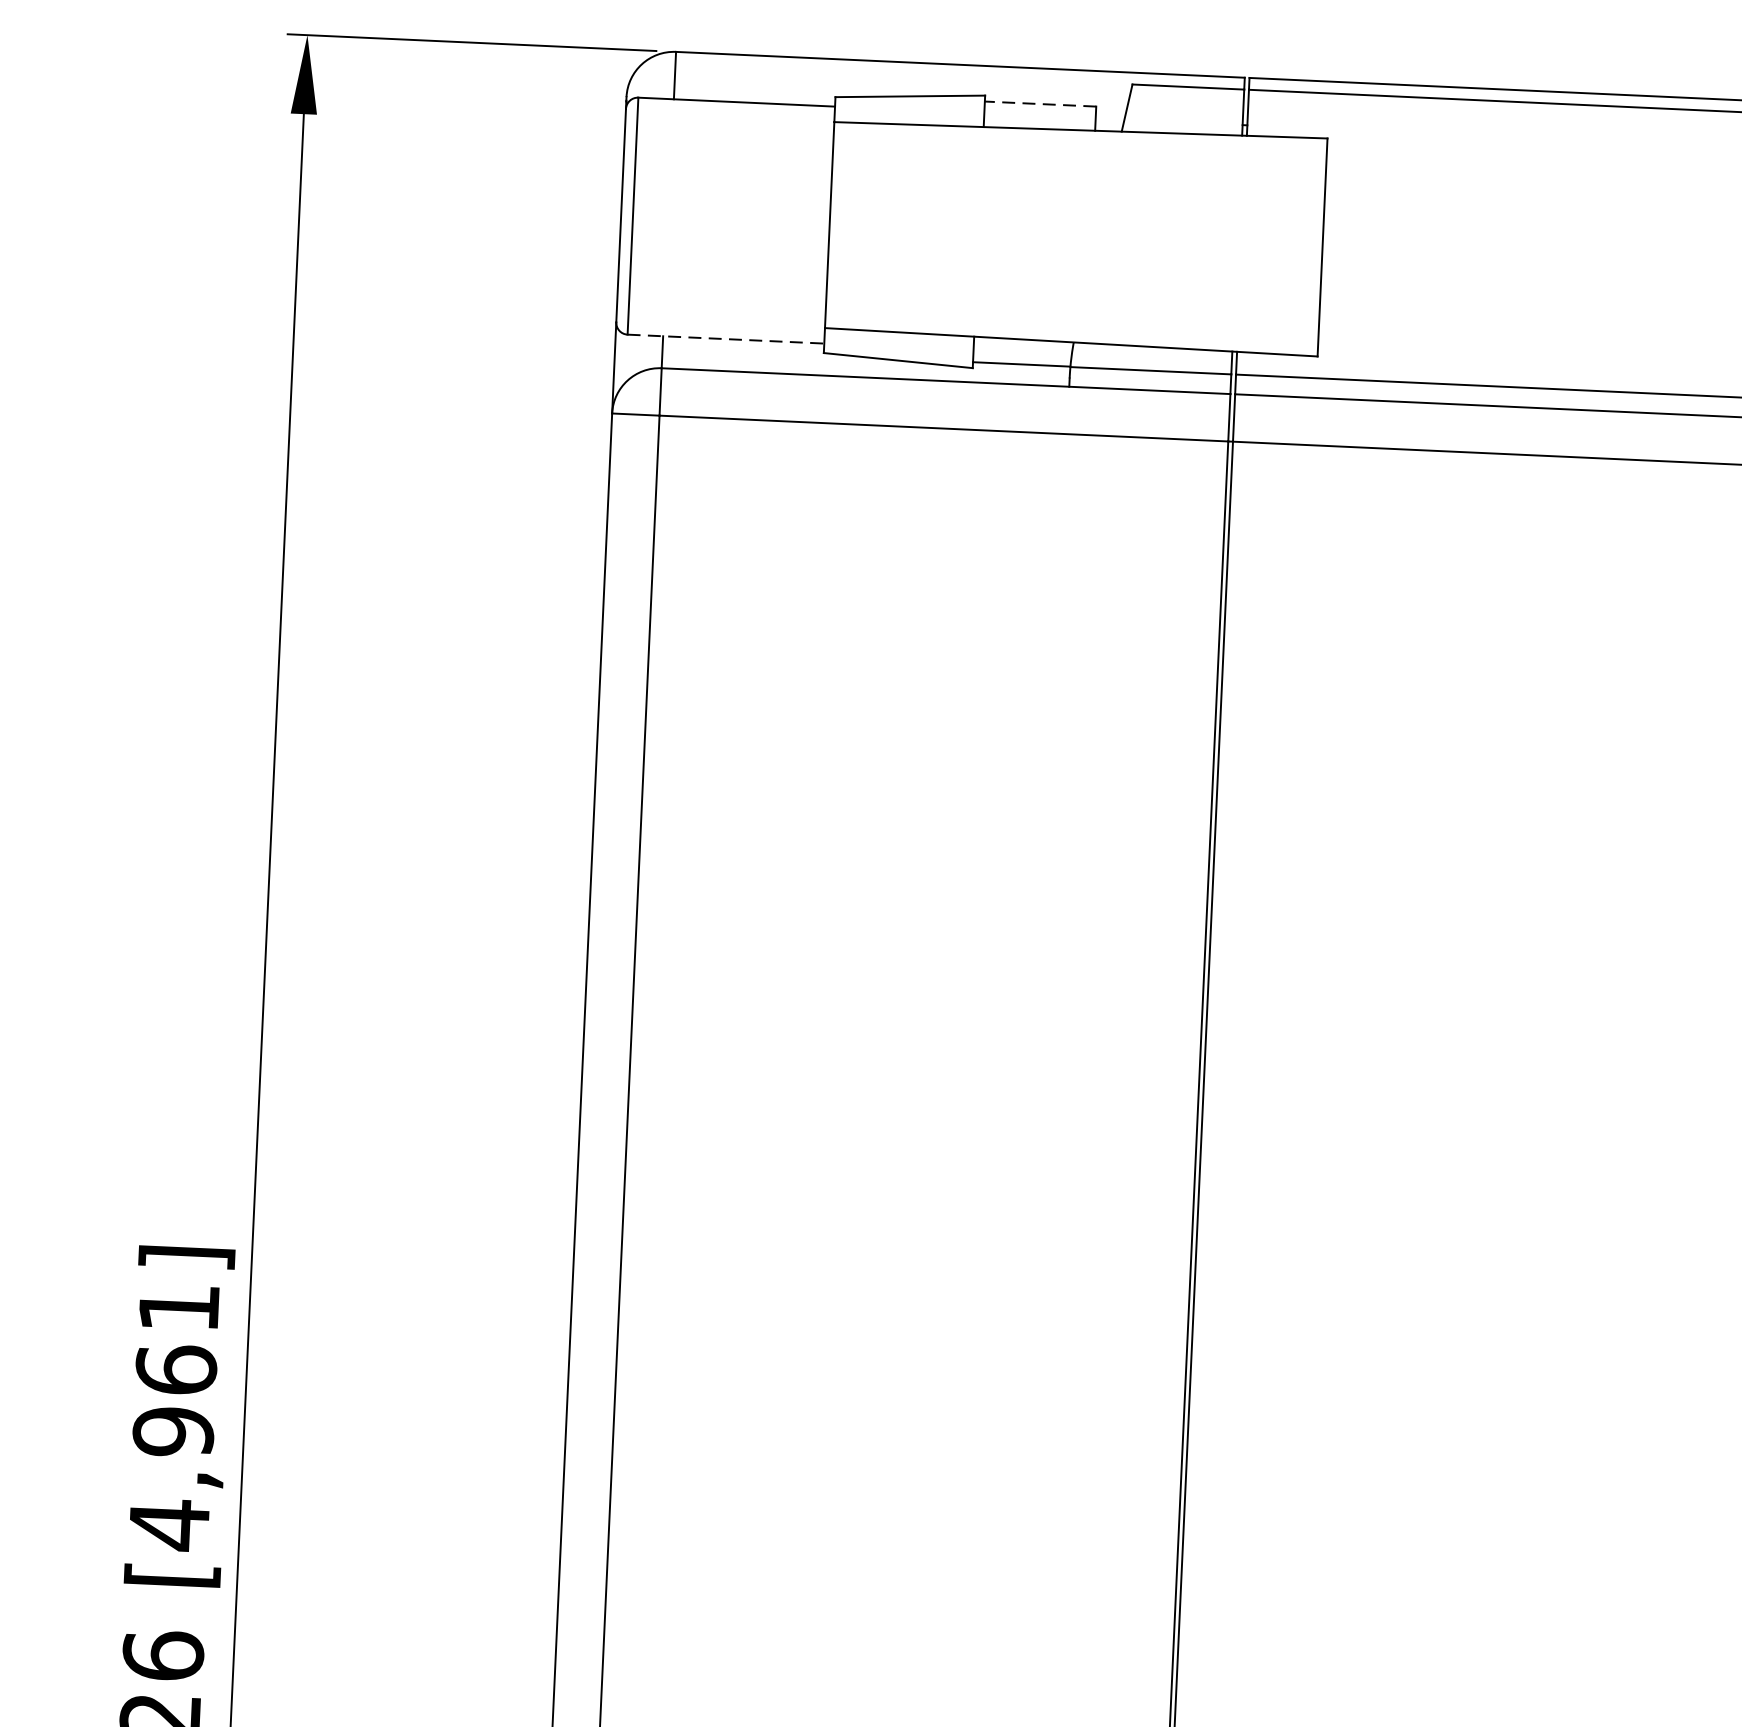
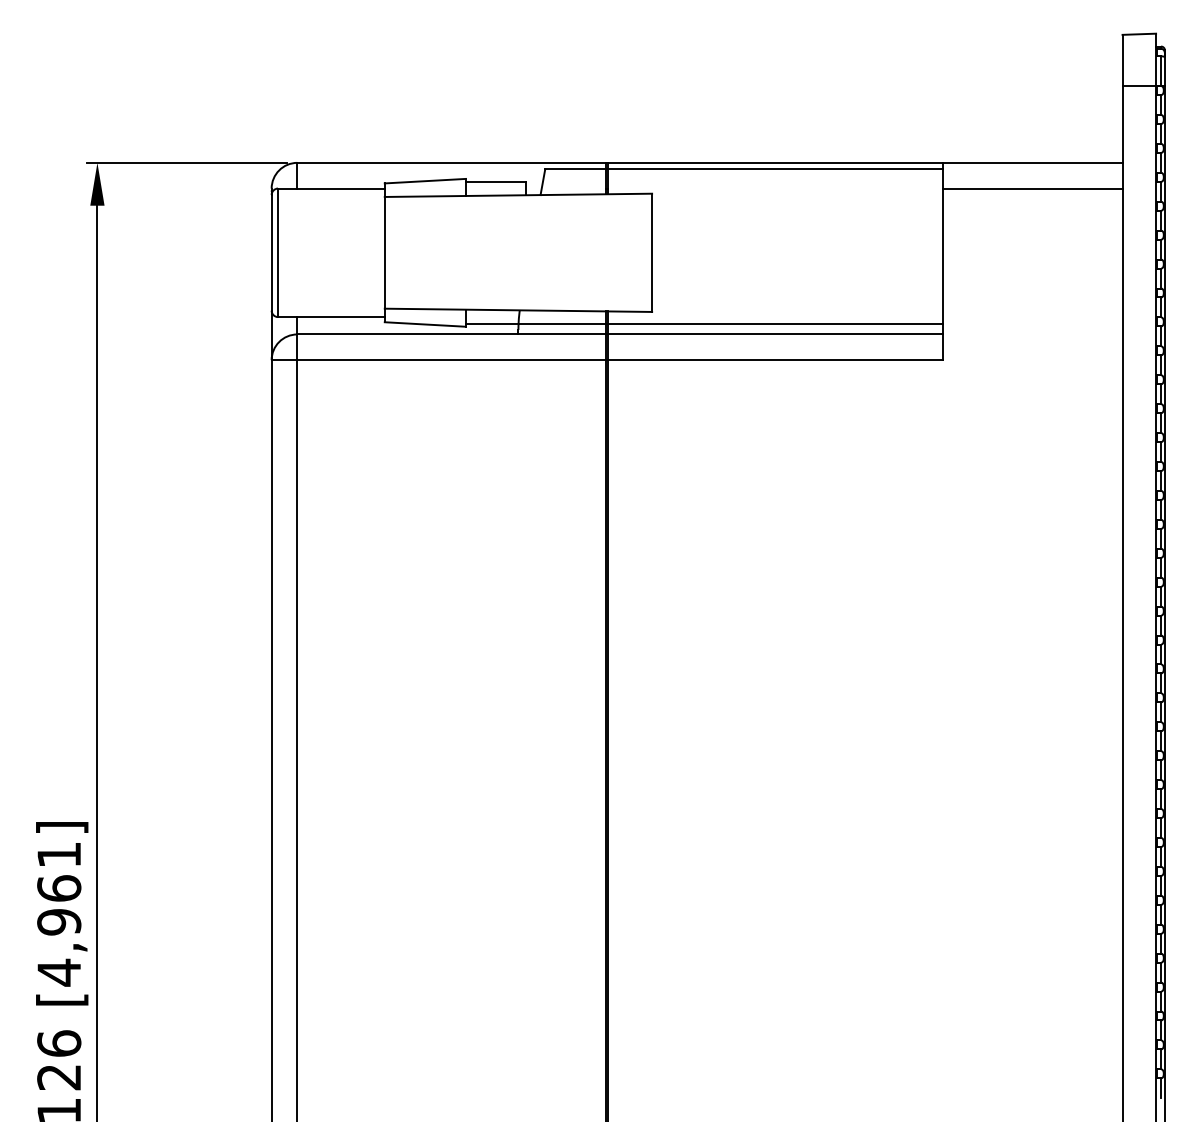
line: (1039, 104) -> (495, 182), dashed -> solid
line: (726, 339) -> (331, 317), dashed -> solid

